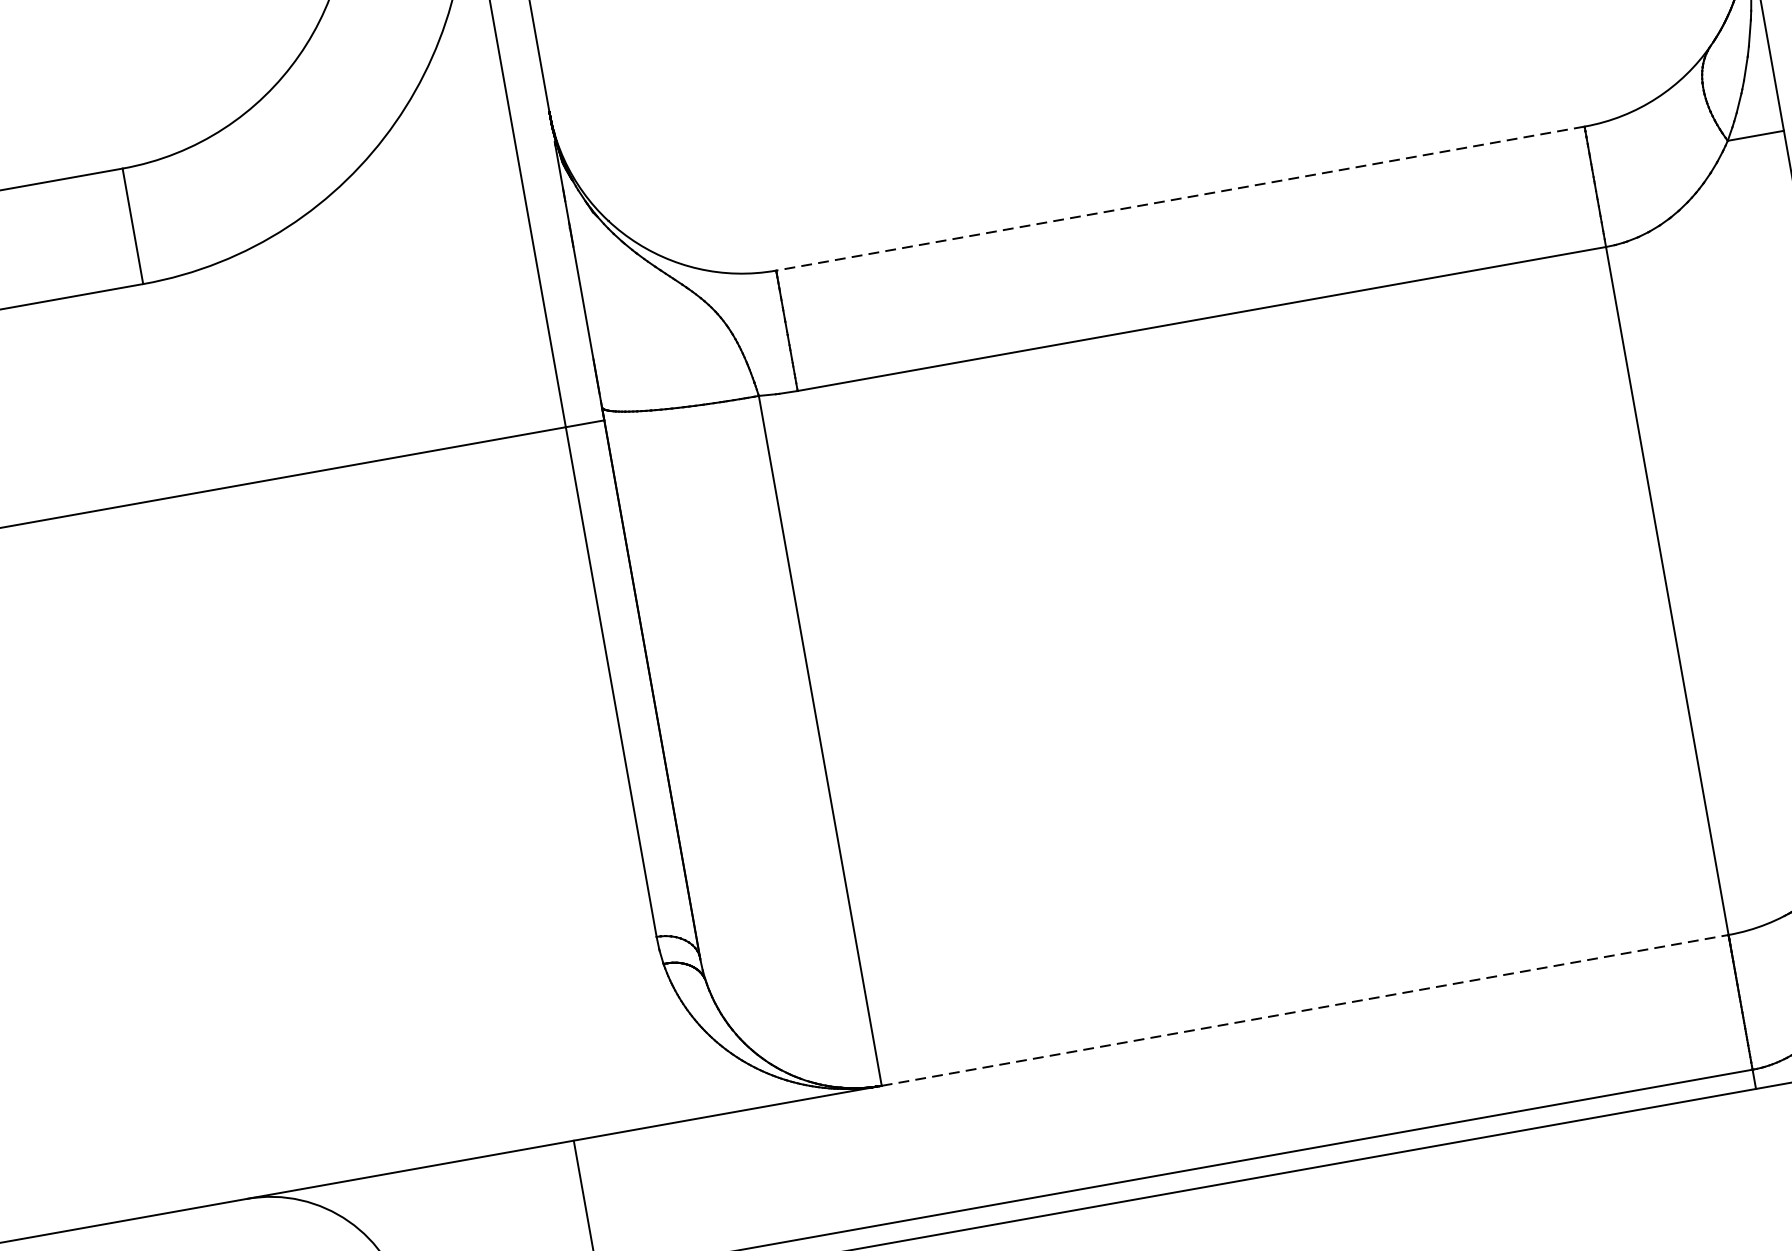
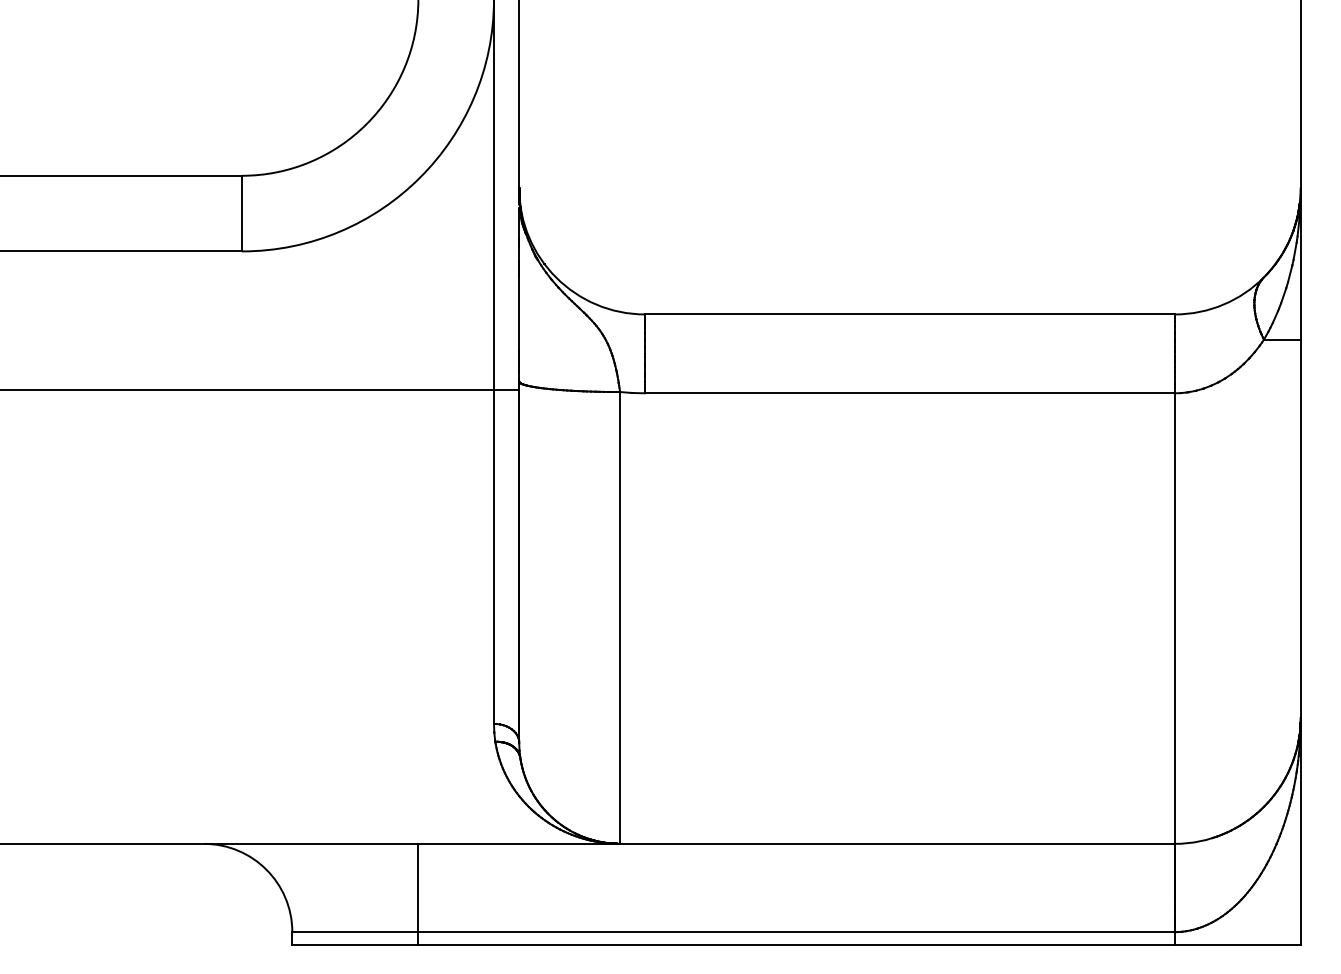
line: (1181, 198) -> (910, 314), dashed -> solid
line: (1305, 1009) -> (897, 843), dashed -> solid

